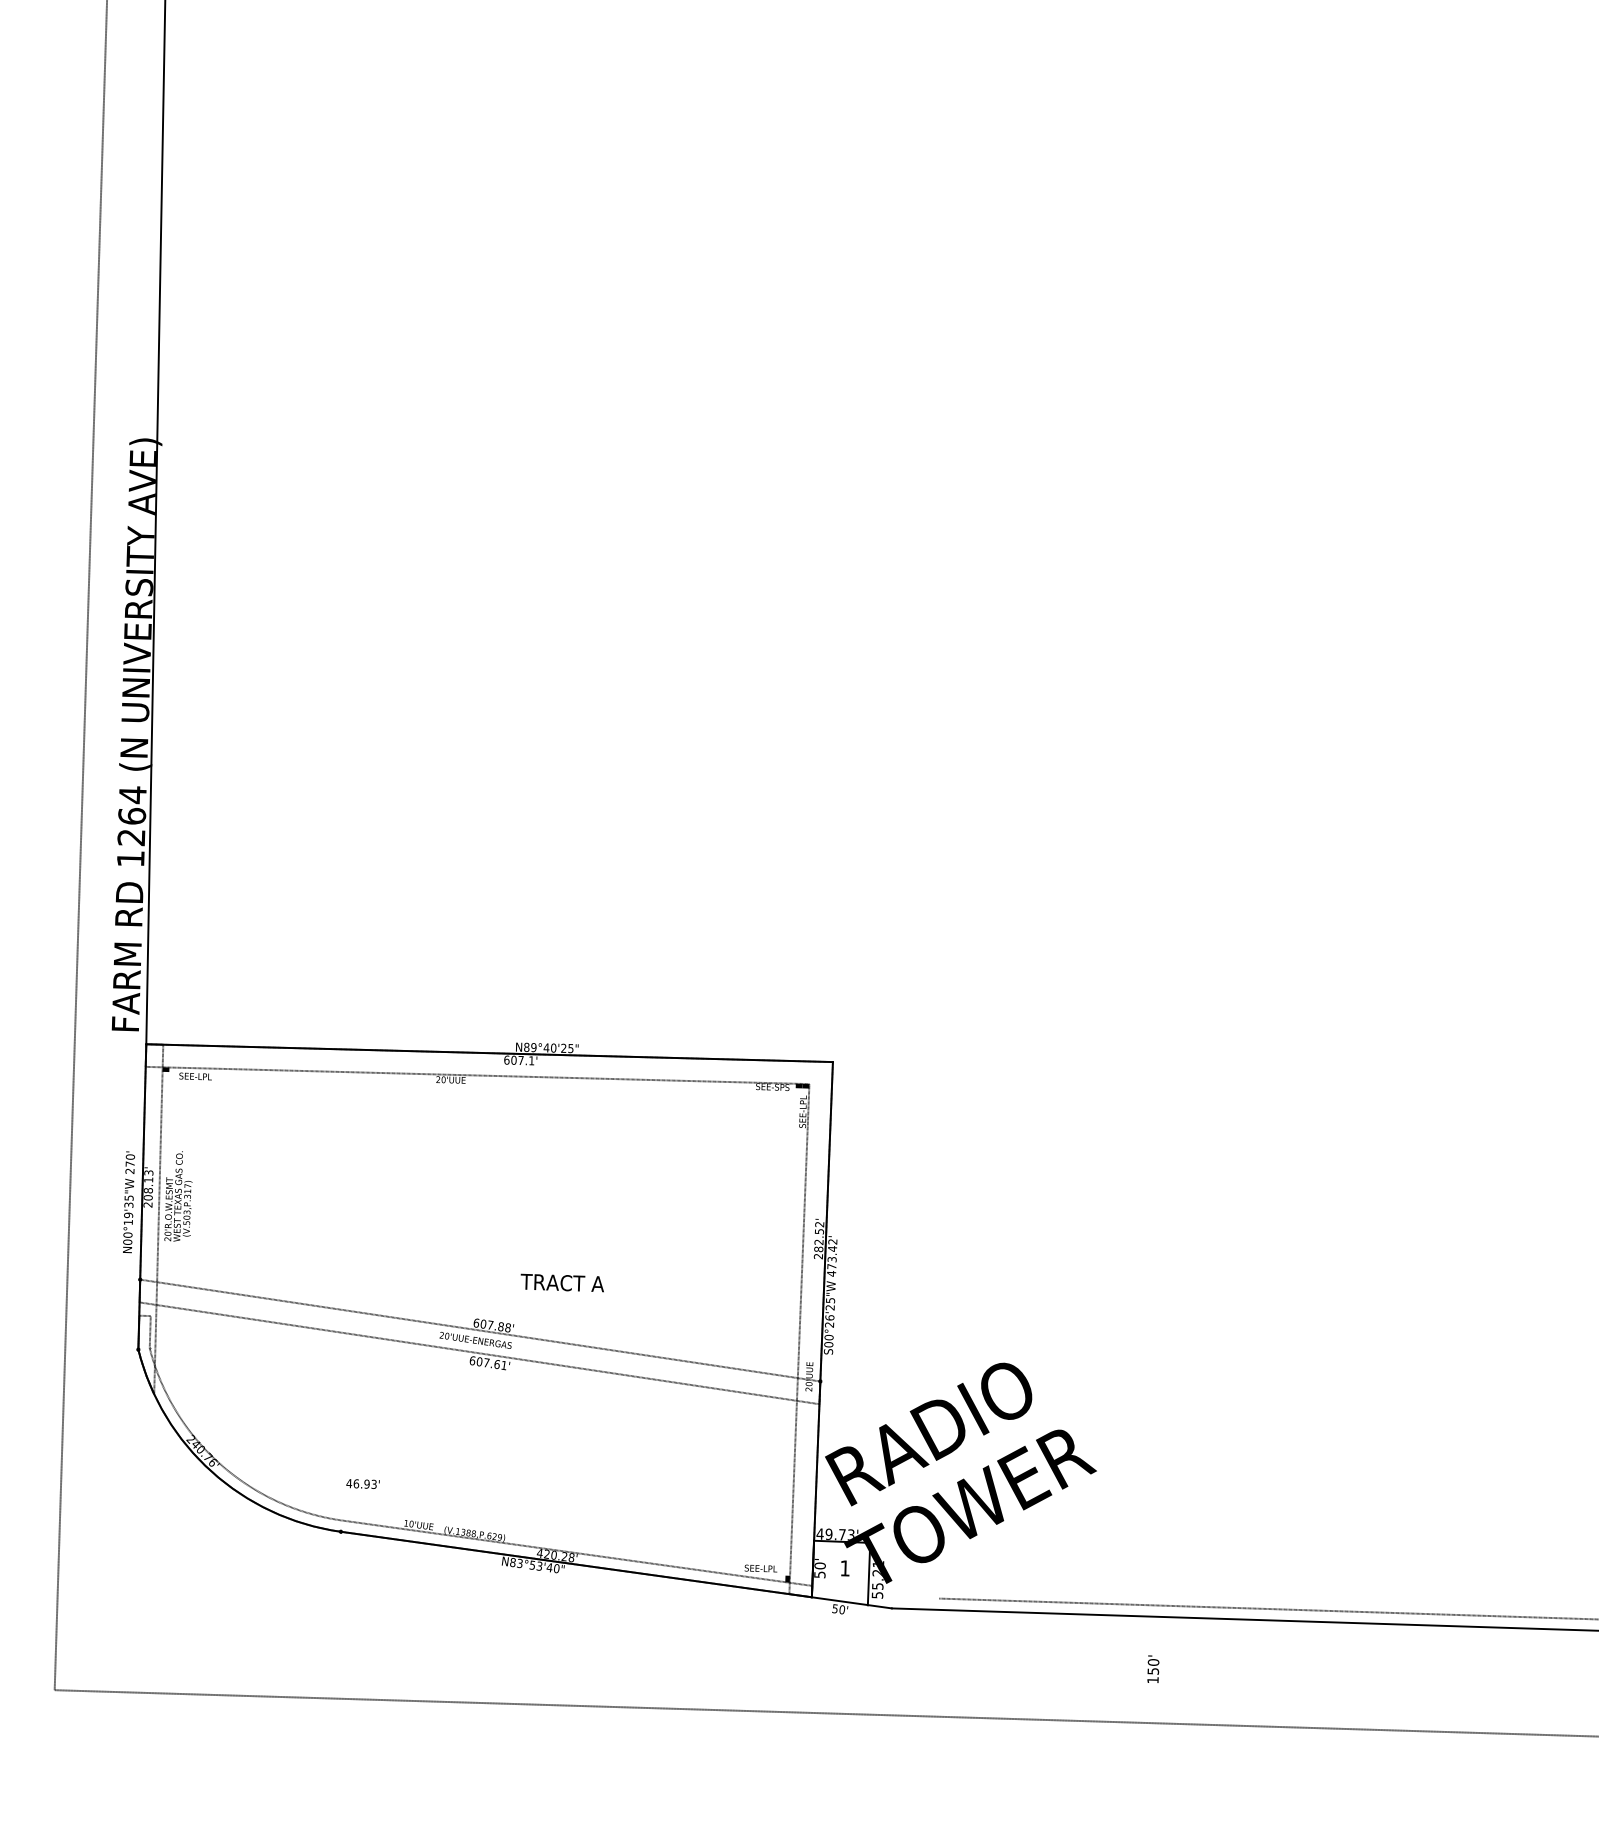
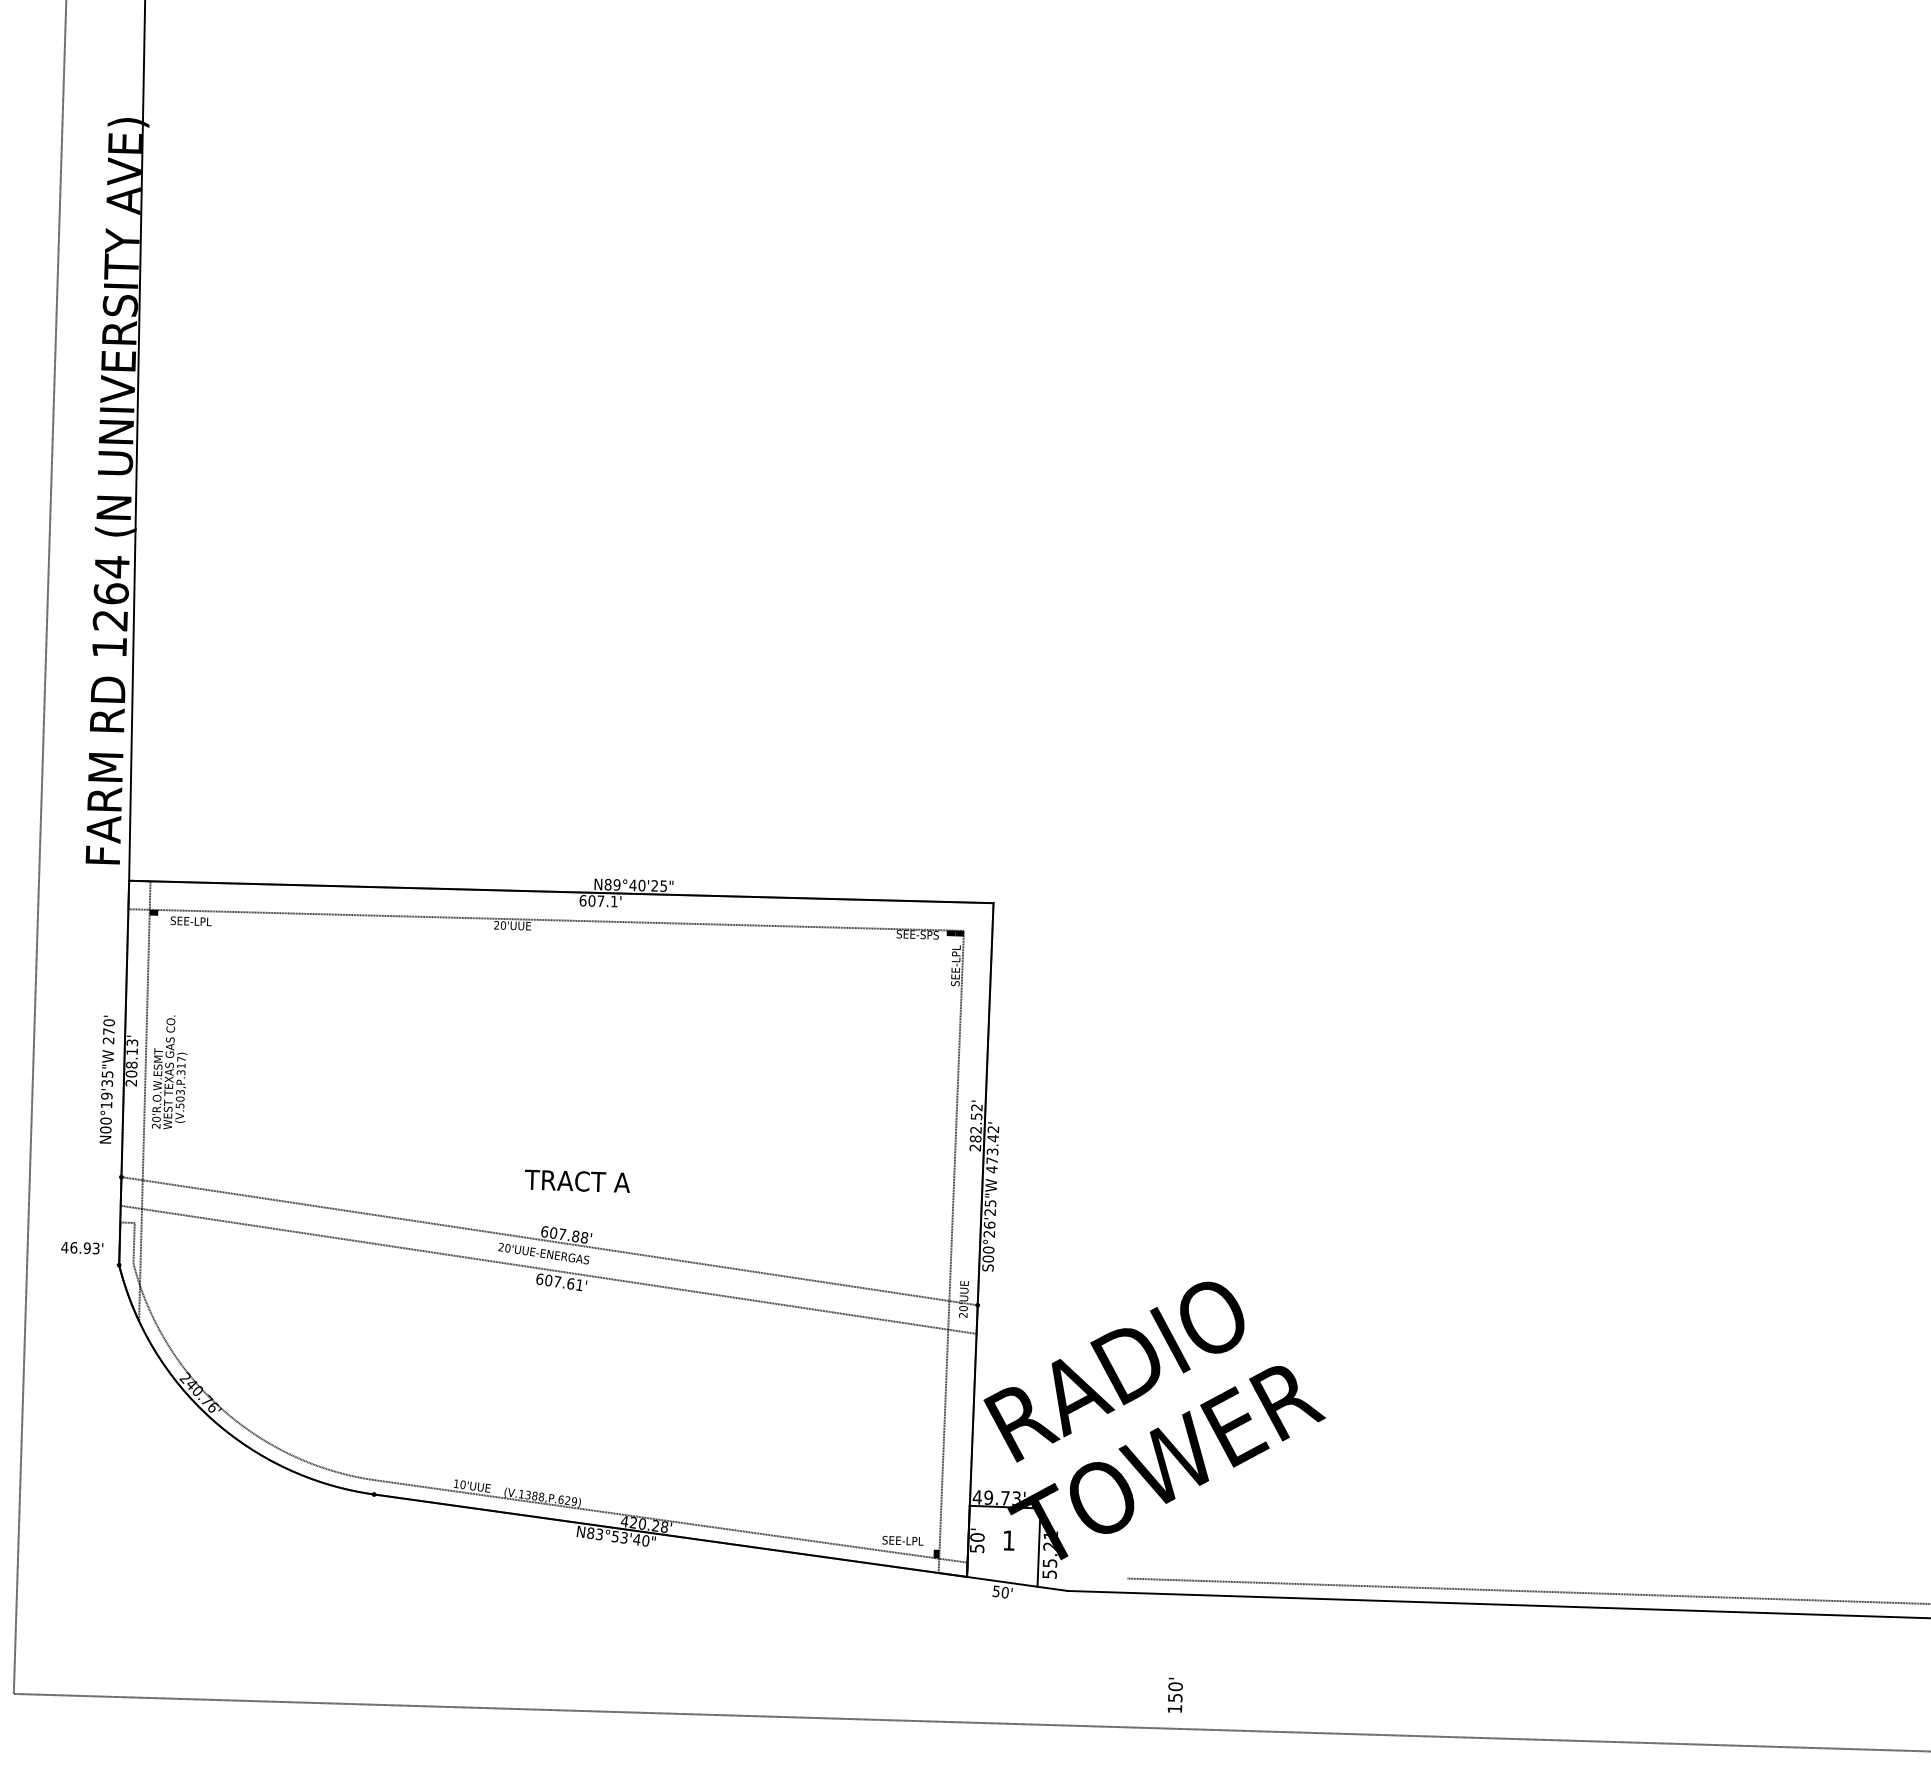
text: (561, 1282) -> (576, 1180), moved
text: (362, 1483) -> (81, 1247), moved
text: (1153, 1668) -> (1175, 1694), moved

